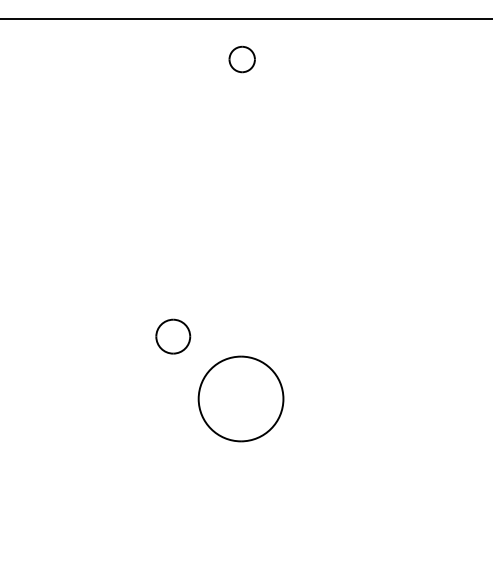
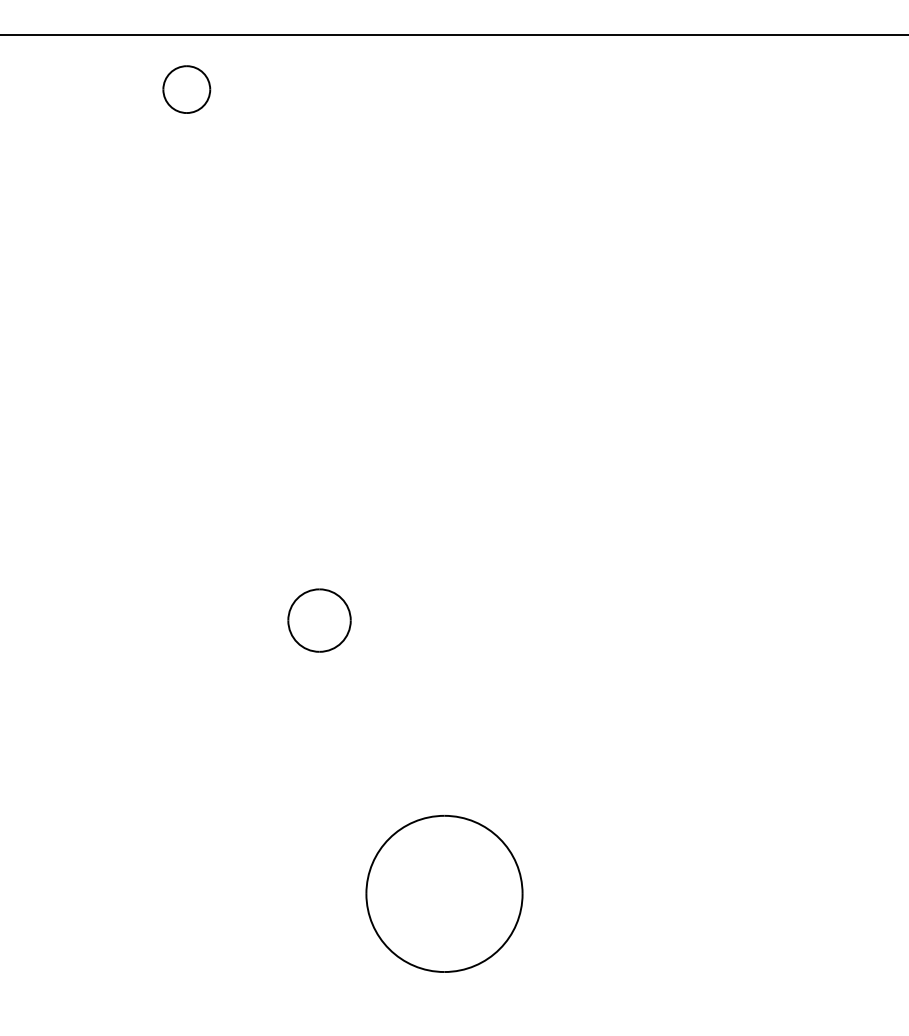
part: (241, 59) -> (185, 89), moved
part: (240, 398) -> (443, 893), moved

